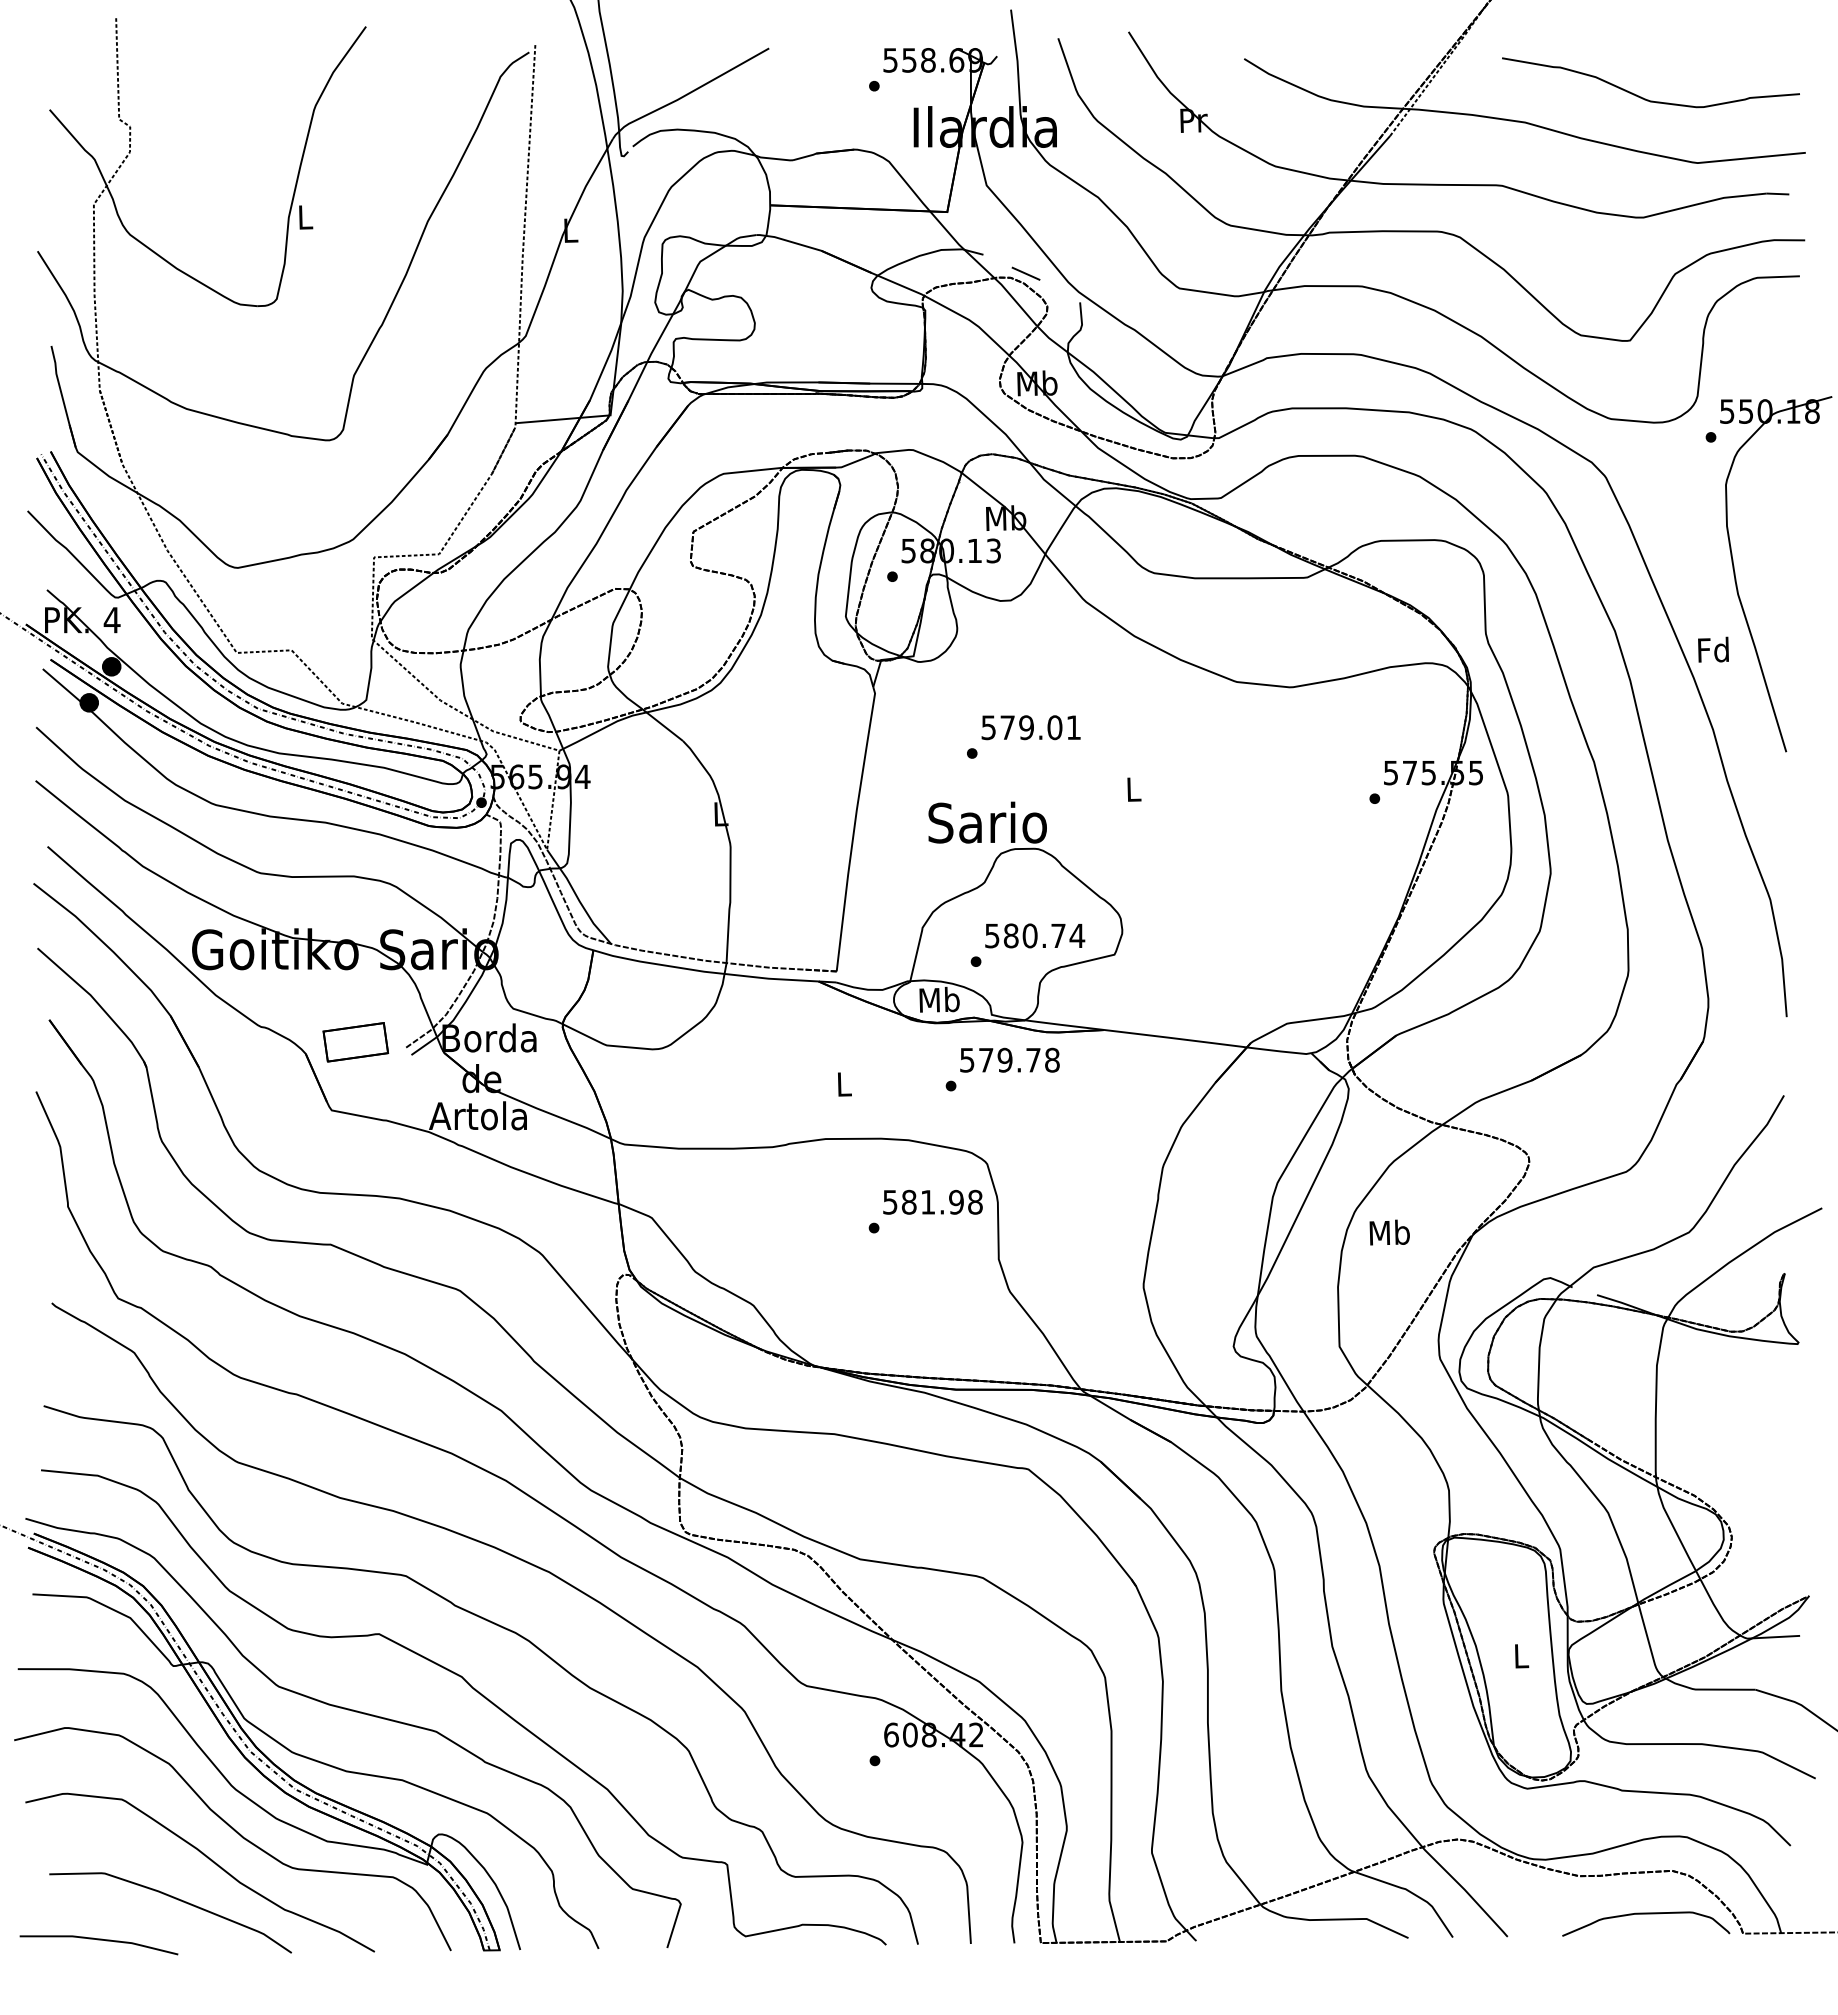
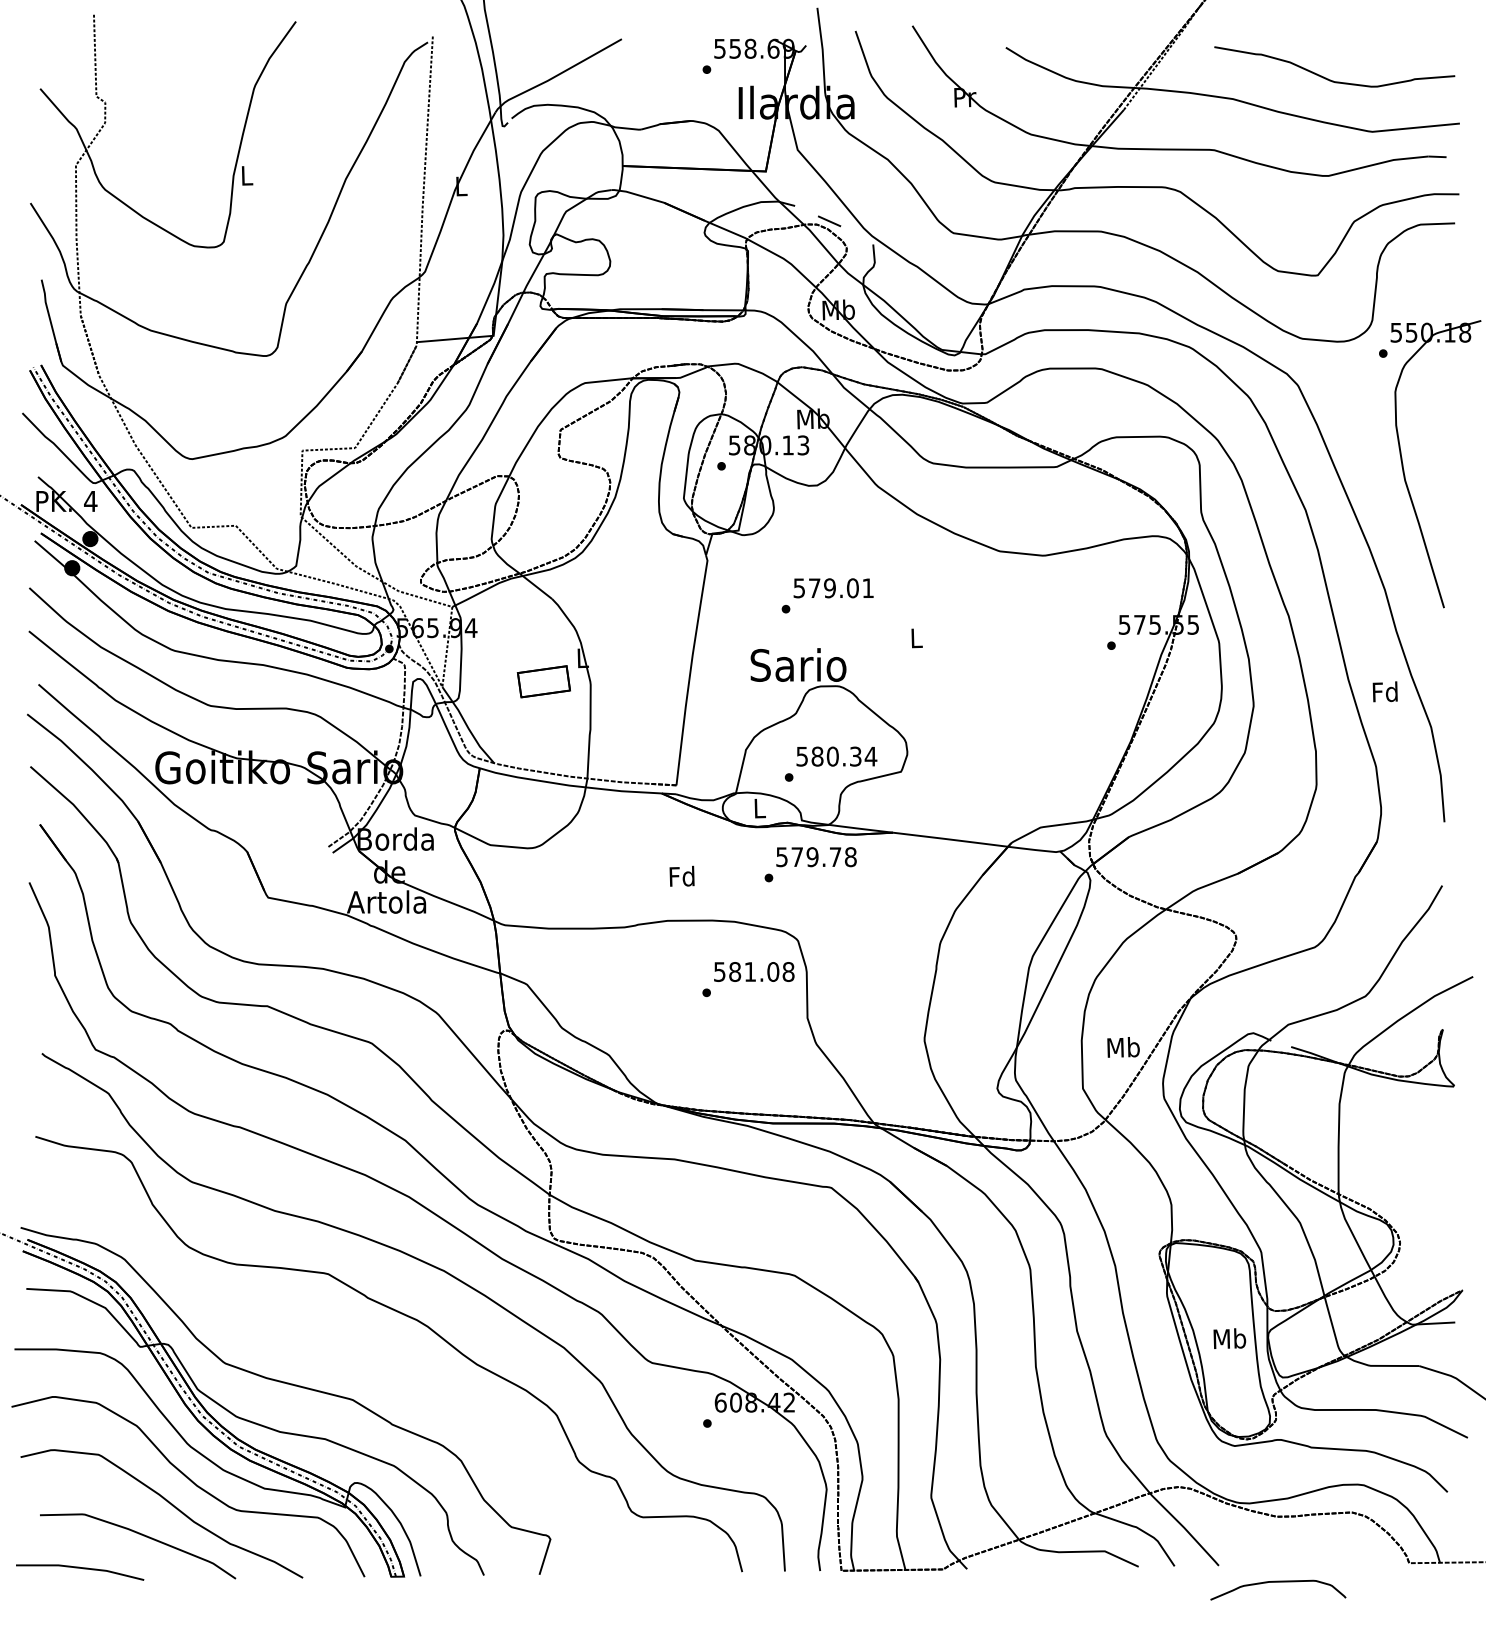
text: (1713, 649) -> (1385, 691), moved
text: (1058, 935) -> (855, 756), 580.74 -> 580.34
text: (939, 999) -> (759, 808), Mb -> L
part: (355, 1042) -> (543, 681), moved
text: (843, 1083) -> (681, 875), L -> Fd
text: (956, 1202) -> (773, 972), 581.98 -> 581.08
text: (1389, 1232) -> (1123, 1047), moved
text: (1521, 1655) -> (1230, 1338), L -> Mb
curve: (475, 1691) -> (384, 1367), removed
curve: (1646, 1914) -> (1278, 1582), moved

